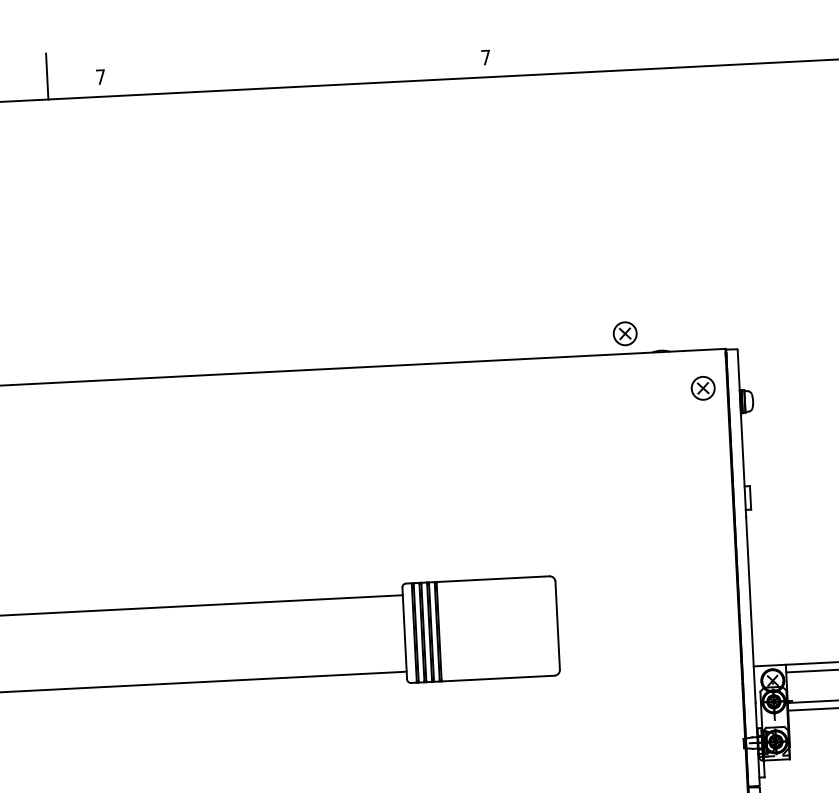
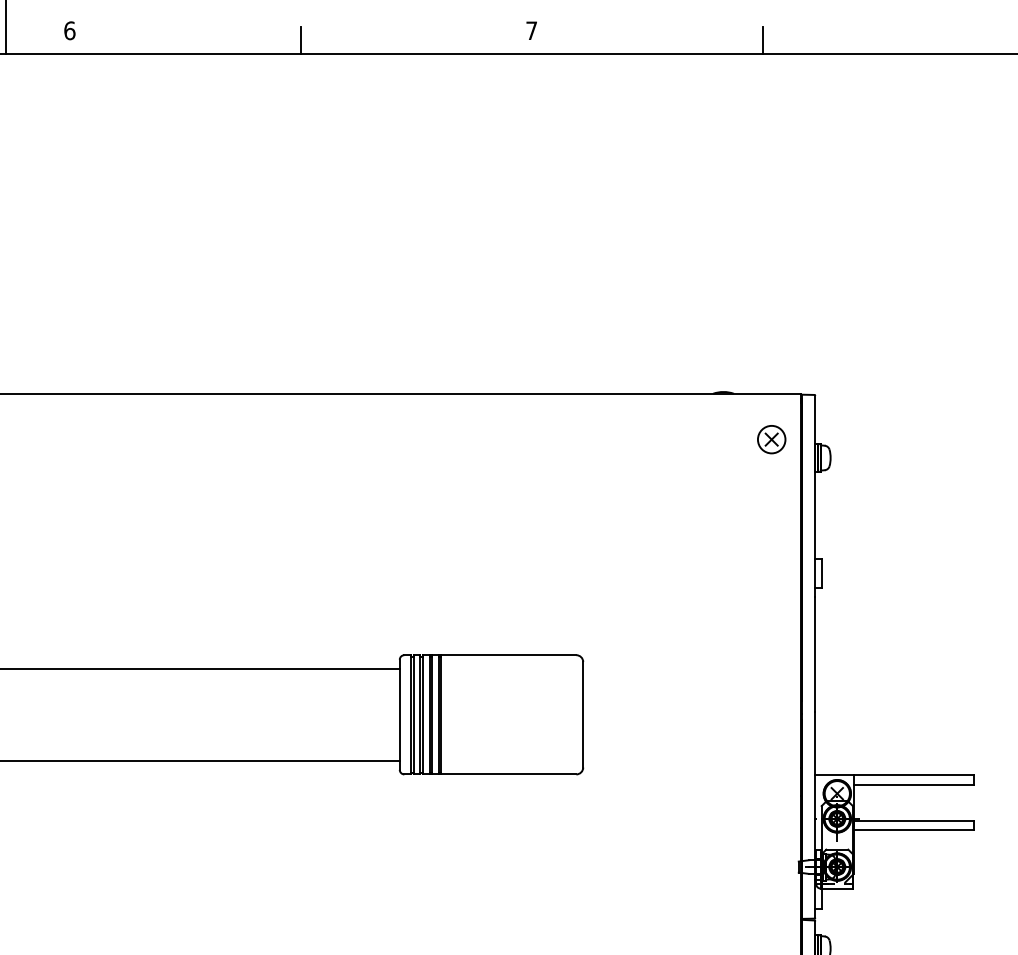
line: (678, 55) -> (762, 40), added
line: (293, 75) -> (300, 40), added
text: (100, 76) -> (69, 30), 7 -> 6
part: (625, 333) -> (681, 369), removed

